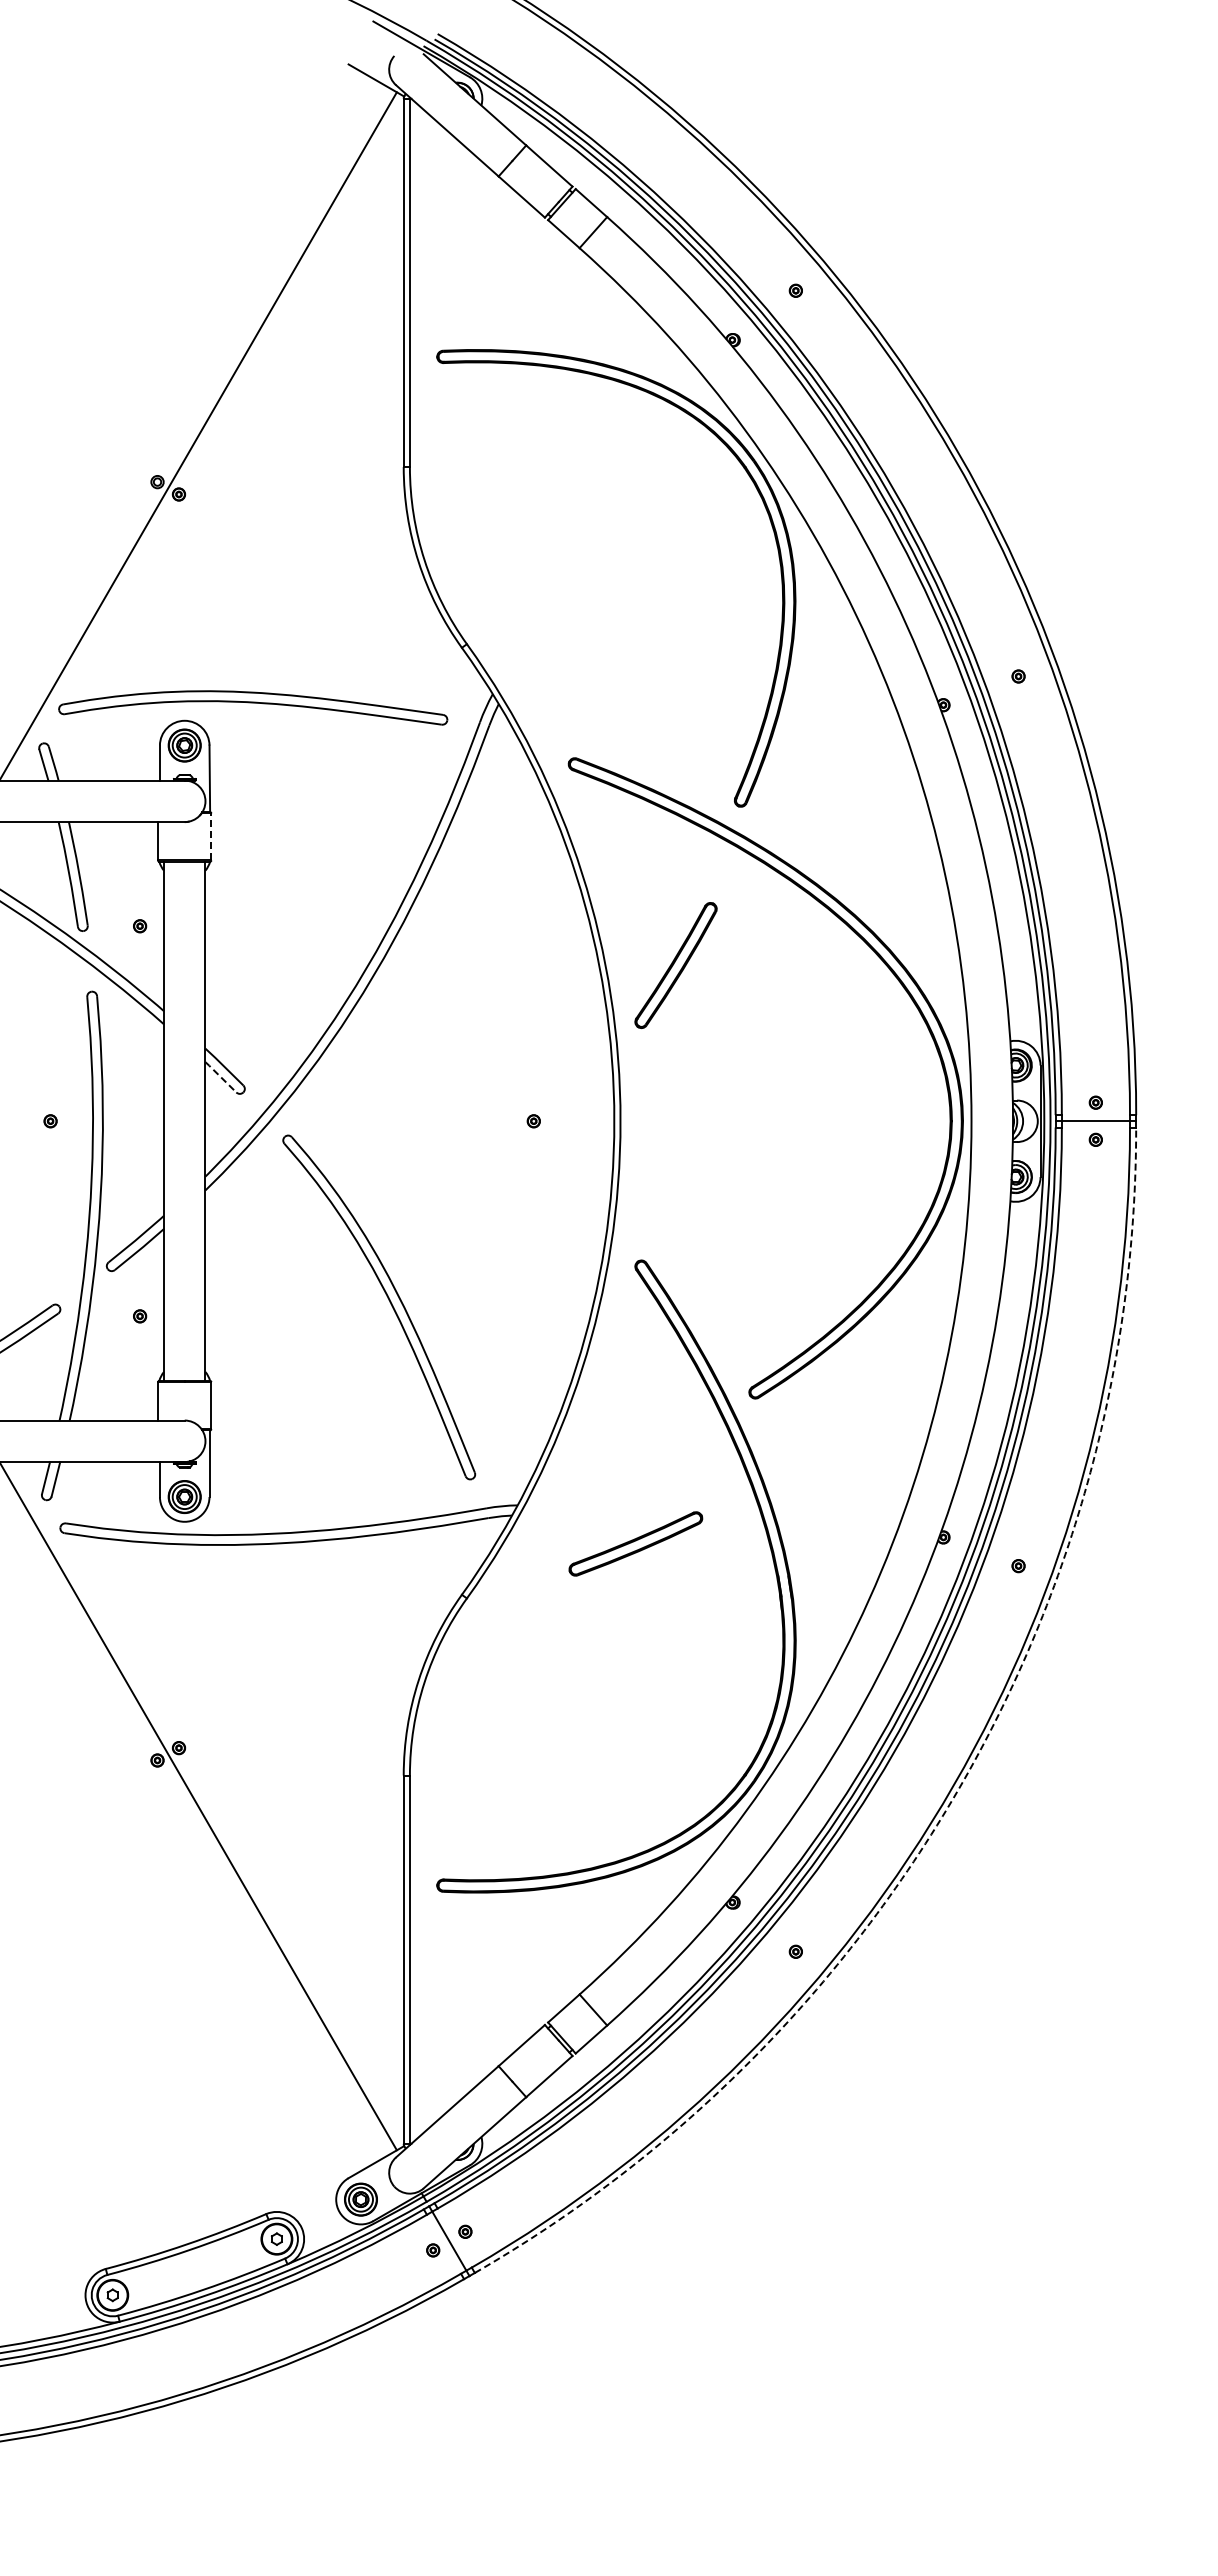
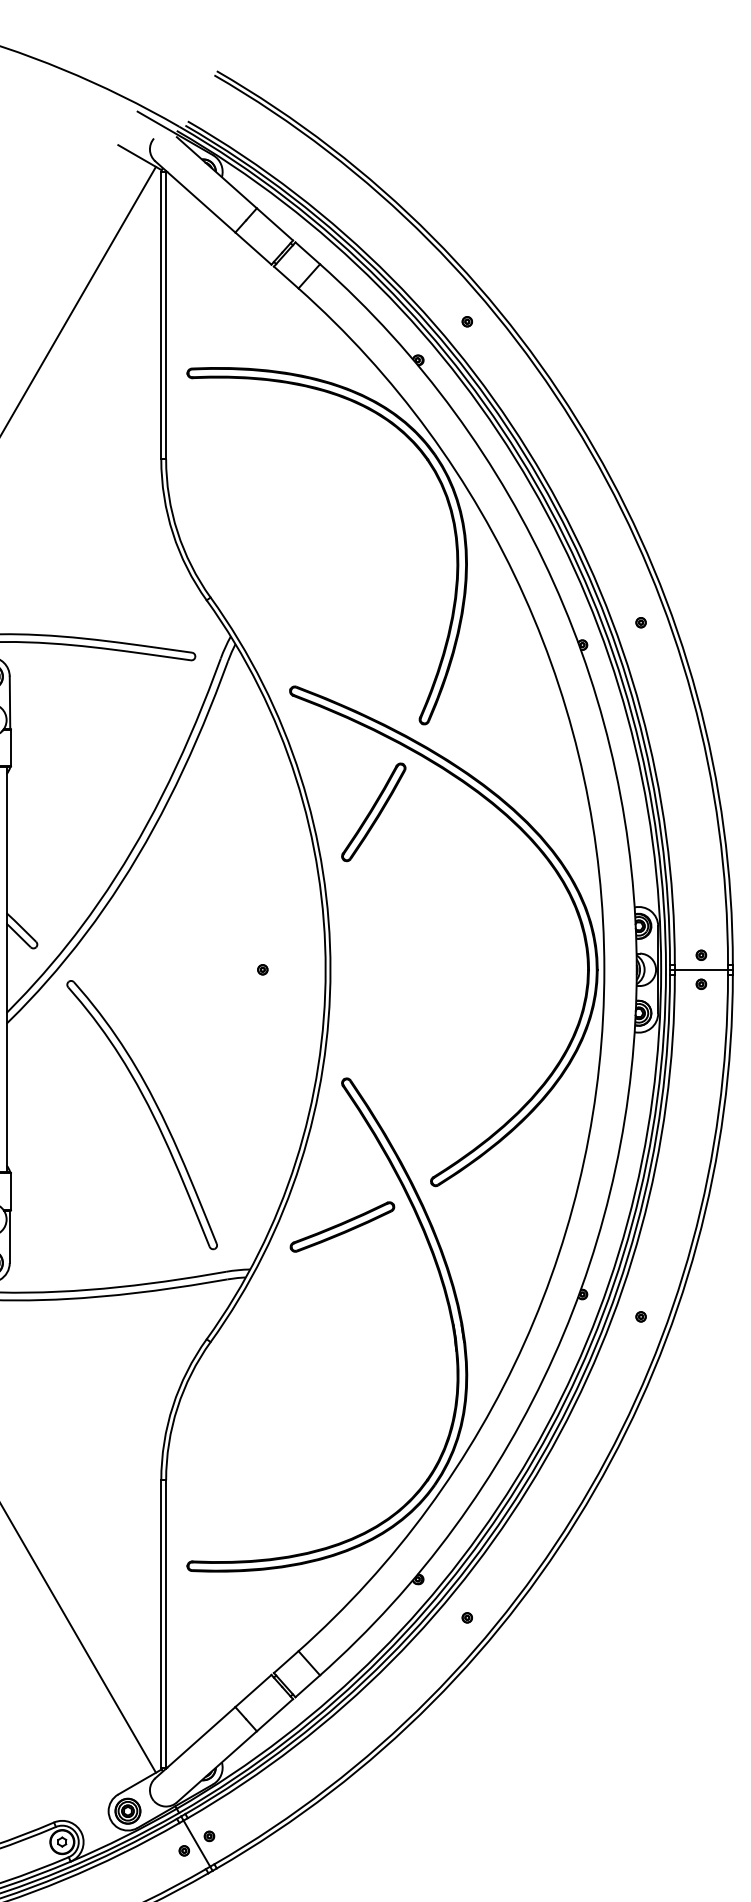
line: (211, 836) -> (11, 747), dashed -> solid
part: (675, 965) -> (373, 812), moved
line: (220, 1076) -> (18, 934), dashed -> solid
part: (635, 1543) -> (342, 1226), moved
arc: (958, 1788) -> (594, 1490), dashed -> solid

